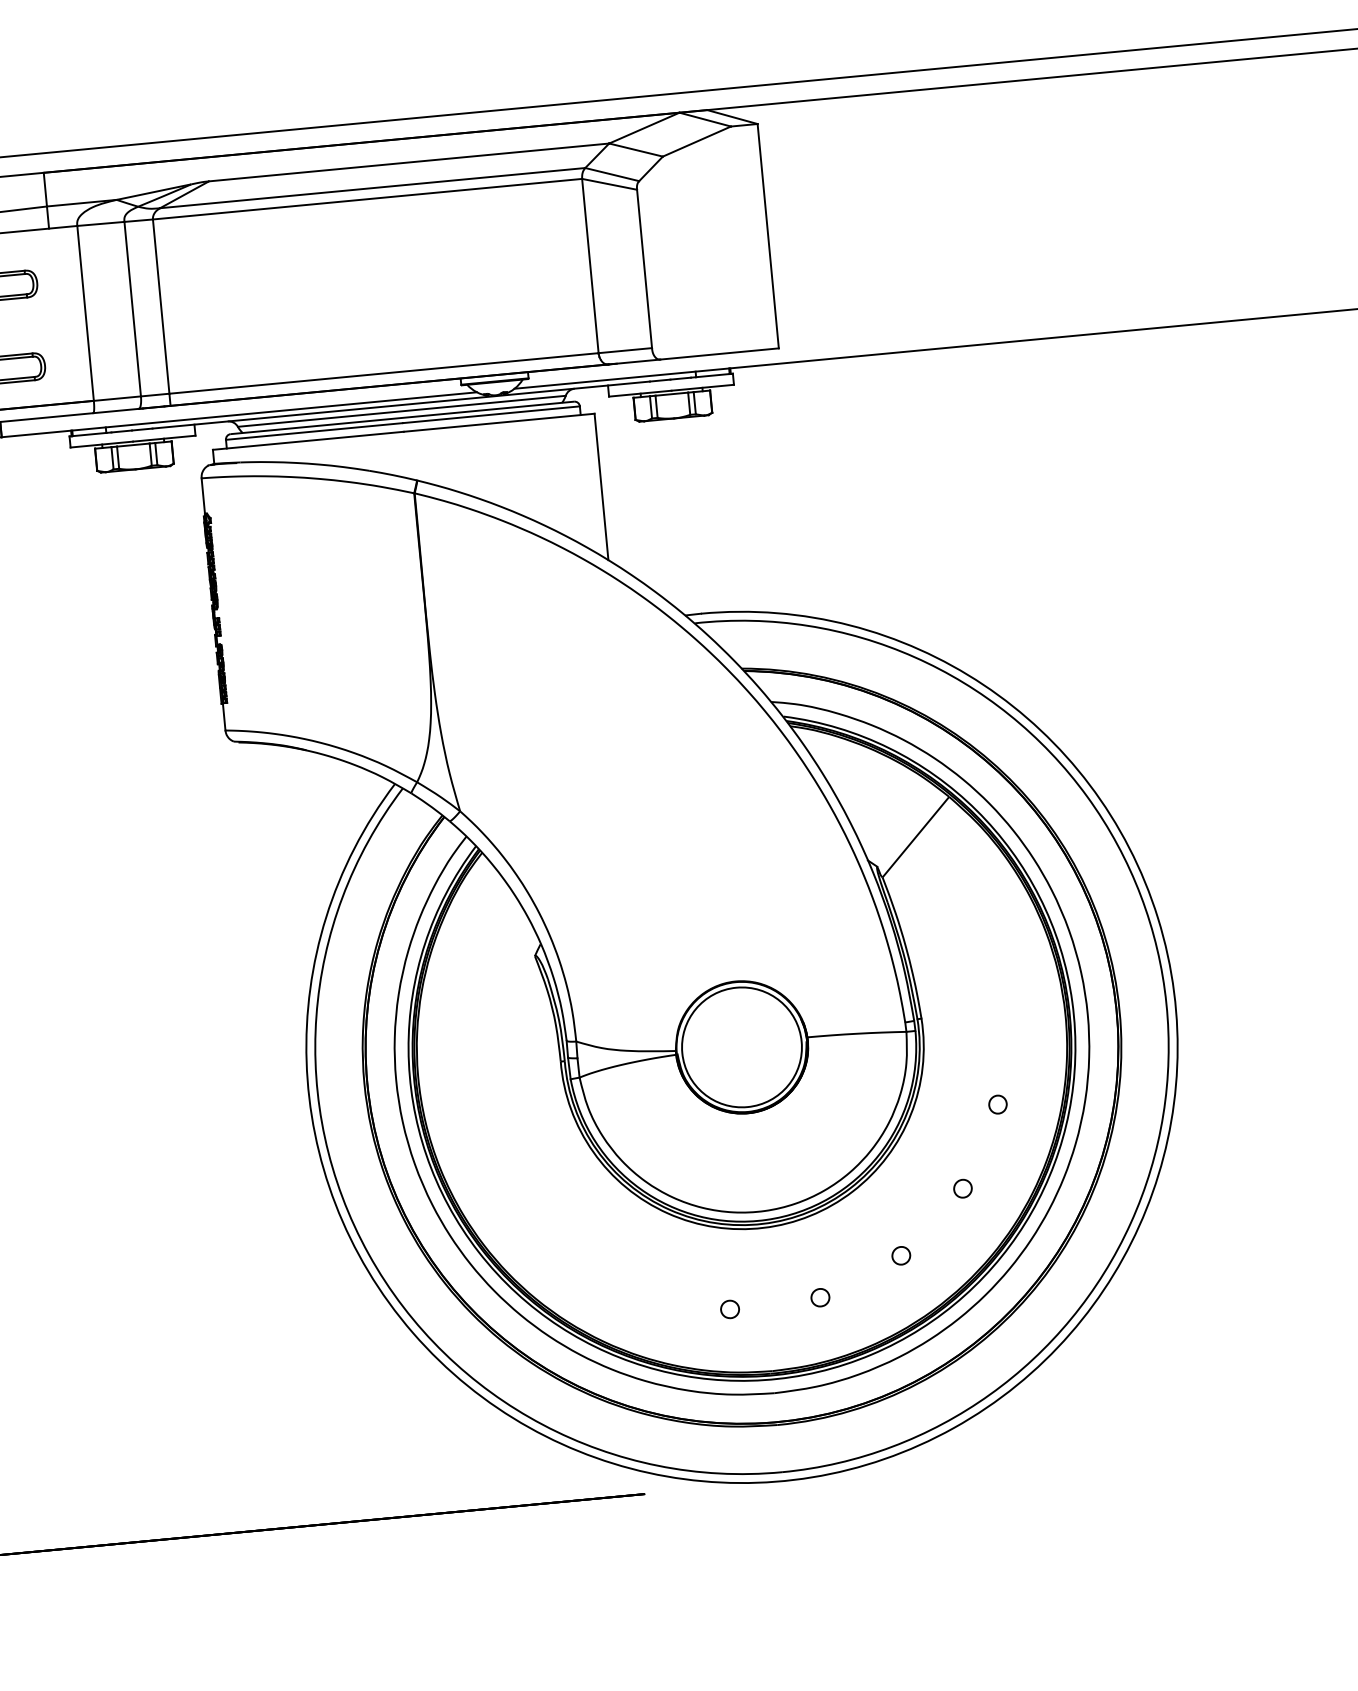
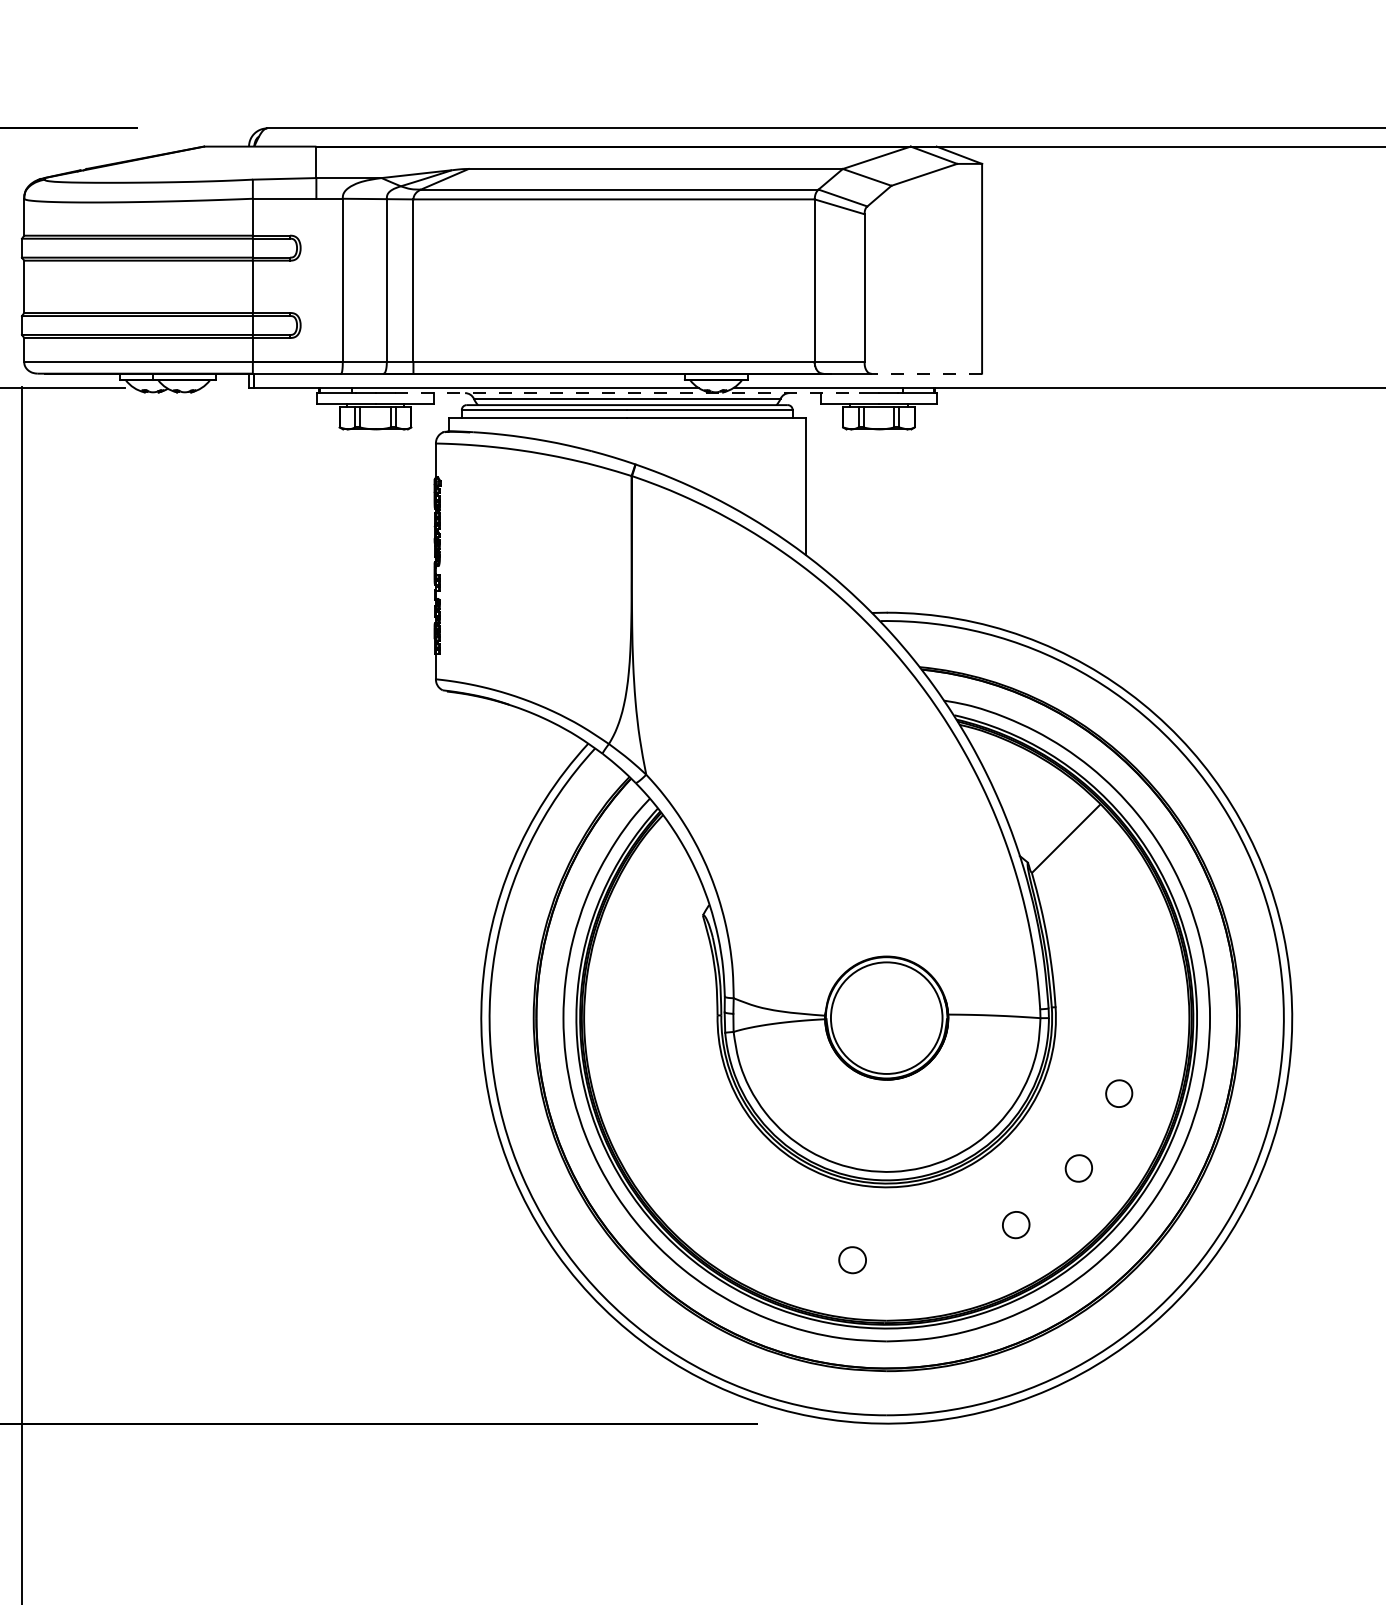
line: (719, 353) -> (926, 373), solid -> dashed
line: (401, 405) -> (627, 393), solid -> dashed
part: (997, 1104) -> (1118, 1093), size x1.6
part: (963, 1188) -> (1079, 1168), size x1.6
part: (900, 1256) -> (1015, 1225), size x1.6
part: (820, 1297) -> (937, 1256), removed
part: (729, 1309) -> (852, 1259), size x1.6

